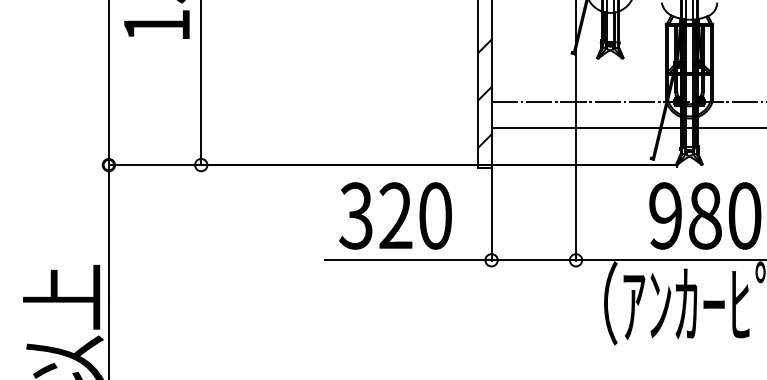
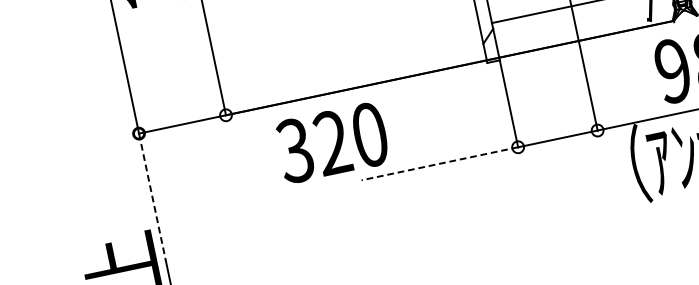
text: (395, 215) -> (332, 142), moved
line: (108, 232) -> (152, 197), solid -> dashed
line: (407, 260) -> (439, 164), solid -> dashed

